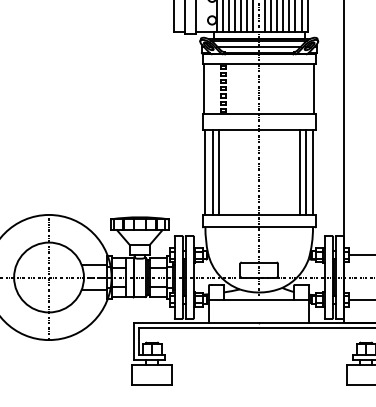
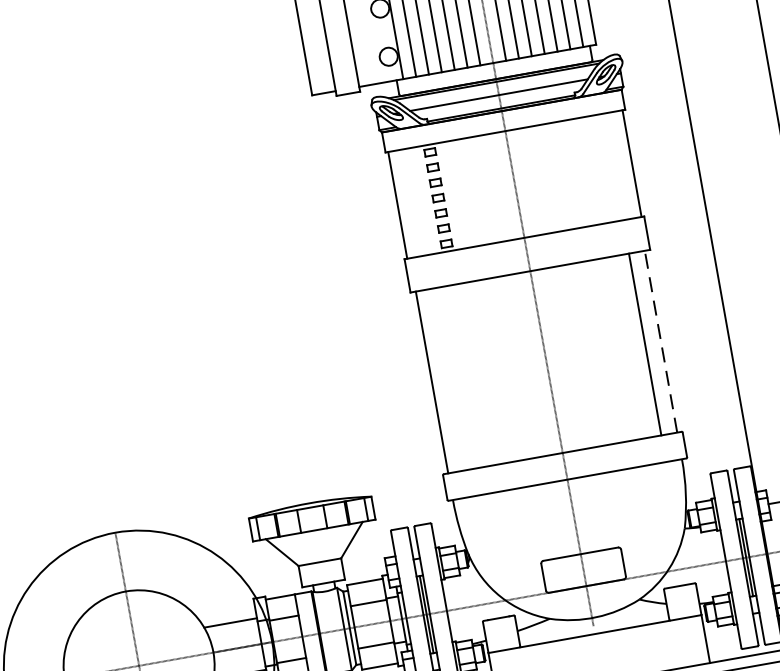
line: (212, 171) -> (446, 378), removed
line: (218, 171) -> (459, 375), removed
line: (299, 171) -> (632, 345), removed
line: (313, 172) -> (662, 342), solid -> dashed

